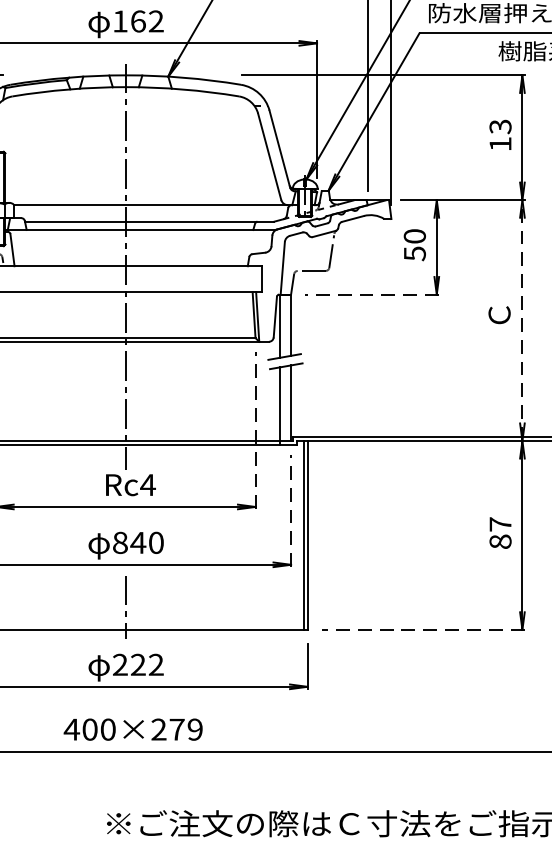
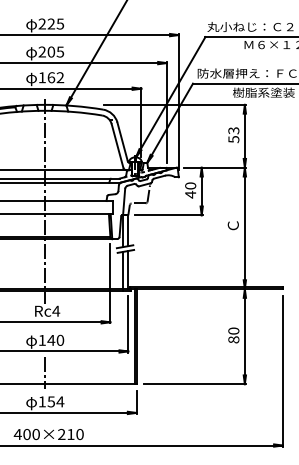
text: (499, 144) -> (233, 139), 13 -> 53
text: (414, 253) -> (190, 194), 50 -> 40
line: (372, 294) -> (169, 215), dashed -> solid
line: (521, 320) -> (244, 228), dashed -> solid
line: (255, 429) -> (110, 283), dashed -> solid
line: (291, 509) -> (128, 323), dashed -> solid
text: (499, 523) -> (233, 330), 87 -> 80
text: (120, 541) -> (42, 339), 840 -> 140
line: (422, 630) -> (194, 384), dashed -> solid
text: (138, 664) -> (51, 401), 222 -> 154
text: (186, 729) -> (75, 434), 400×279 -> 400×210

